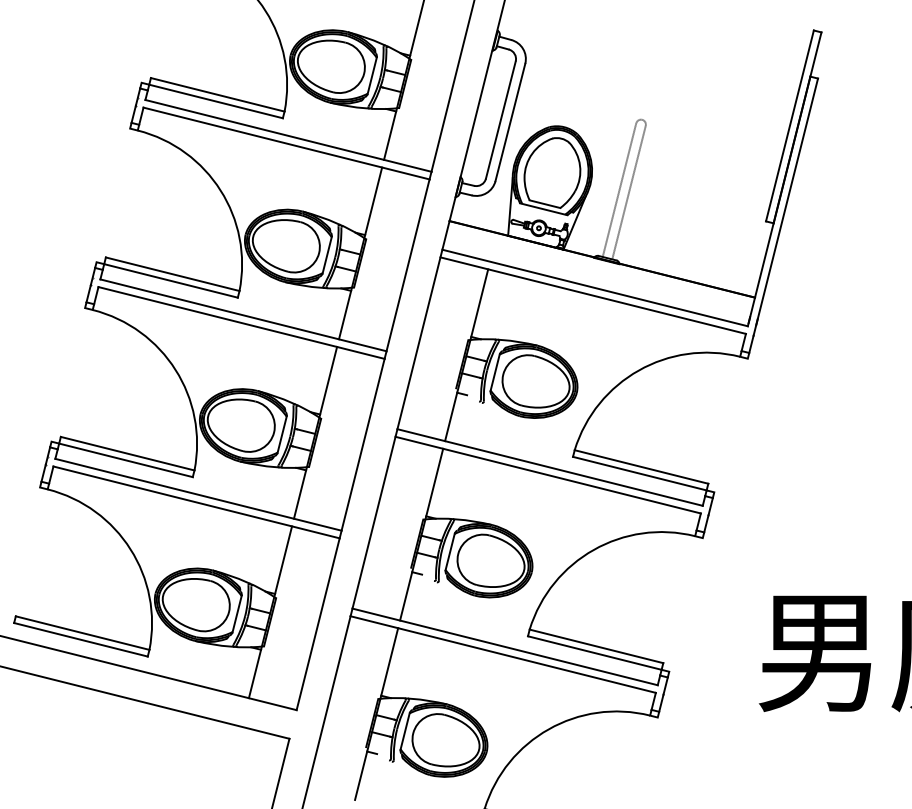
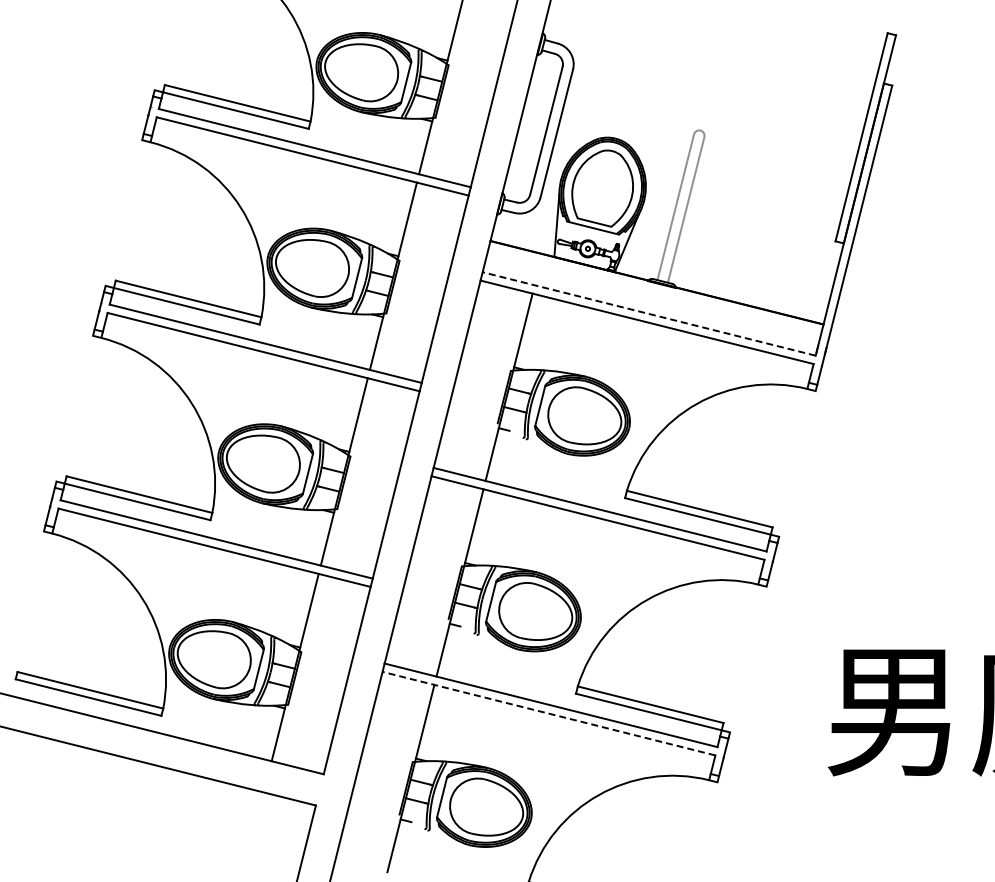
line: (595, 287) -> (649, 313), solid -> dashed
line: (502, 654) -> (548, 713), solid -> dashed

